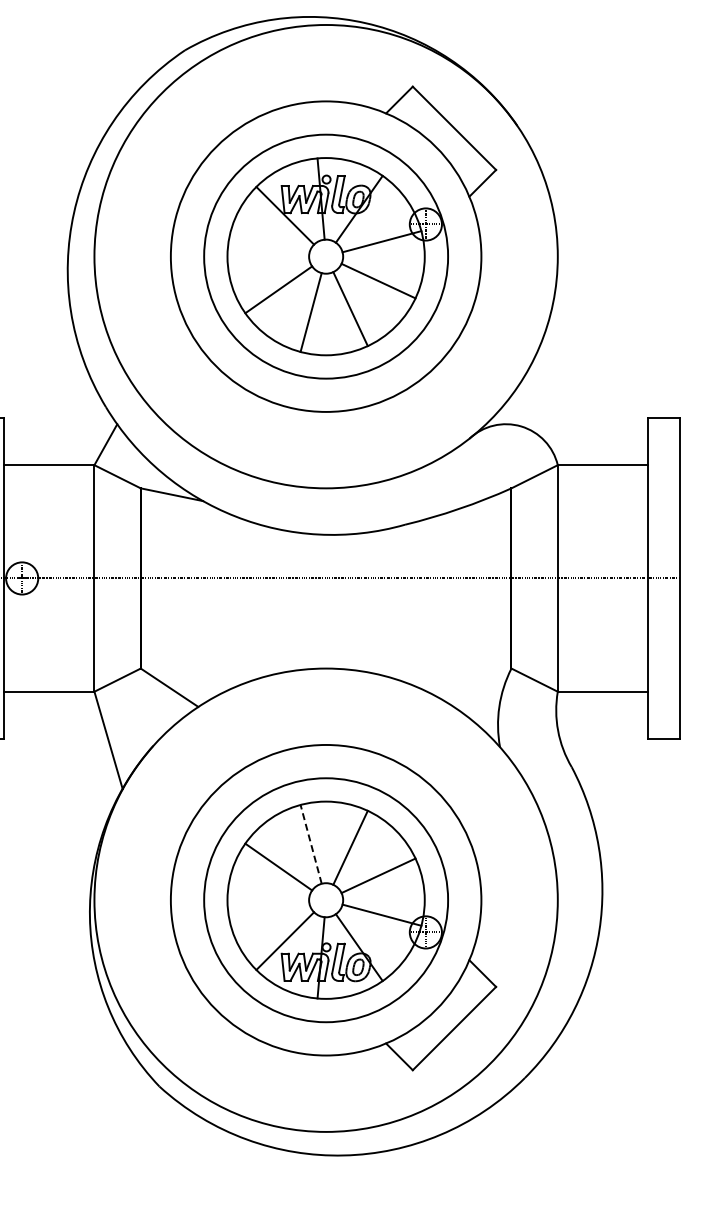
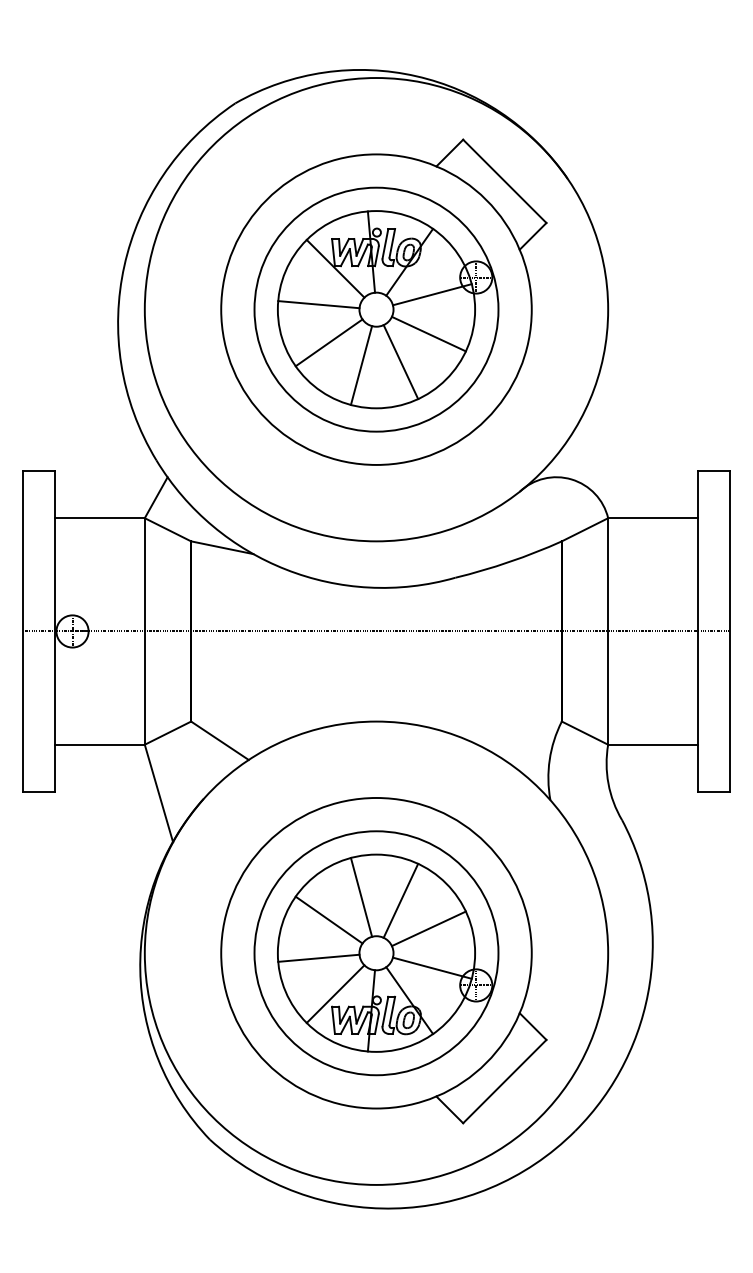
line: (268, 251) -> (318, 304), added
line: (311, 844) -> (361, 897), dashed -> solid
line: (268, 904) -> (318, 957), added

